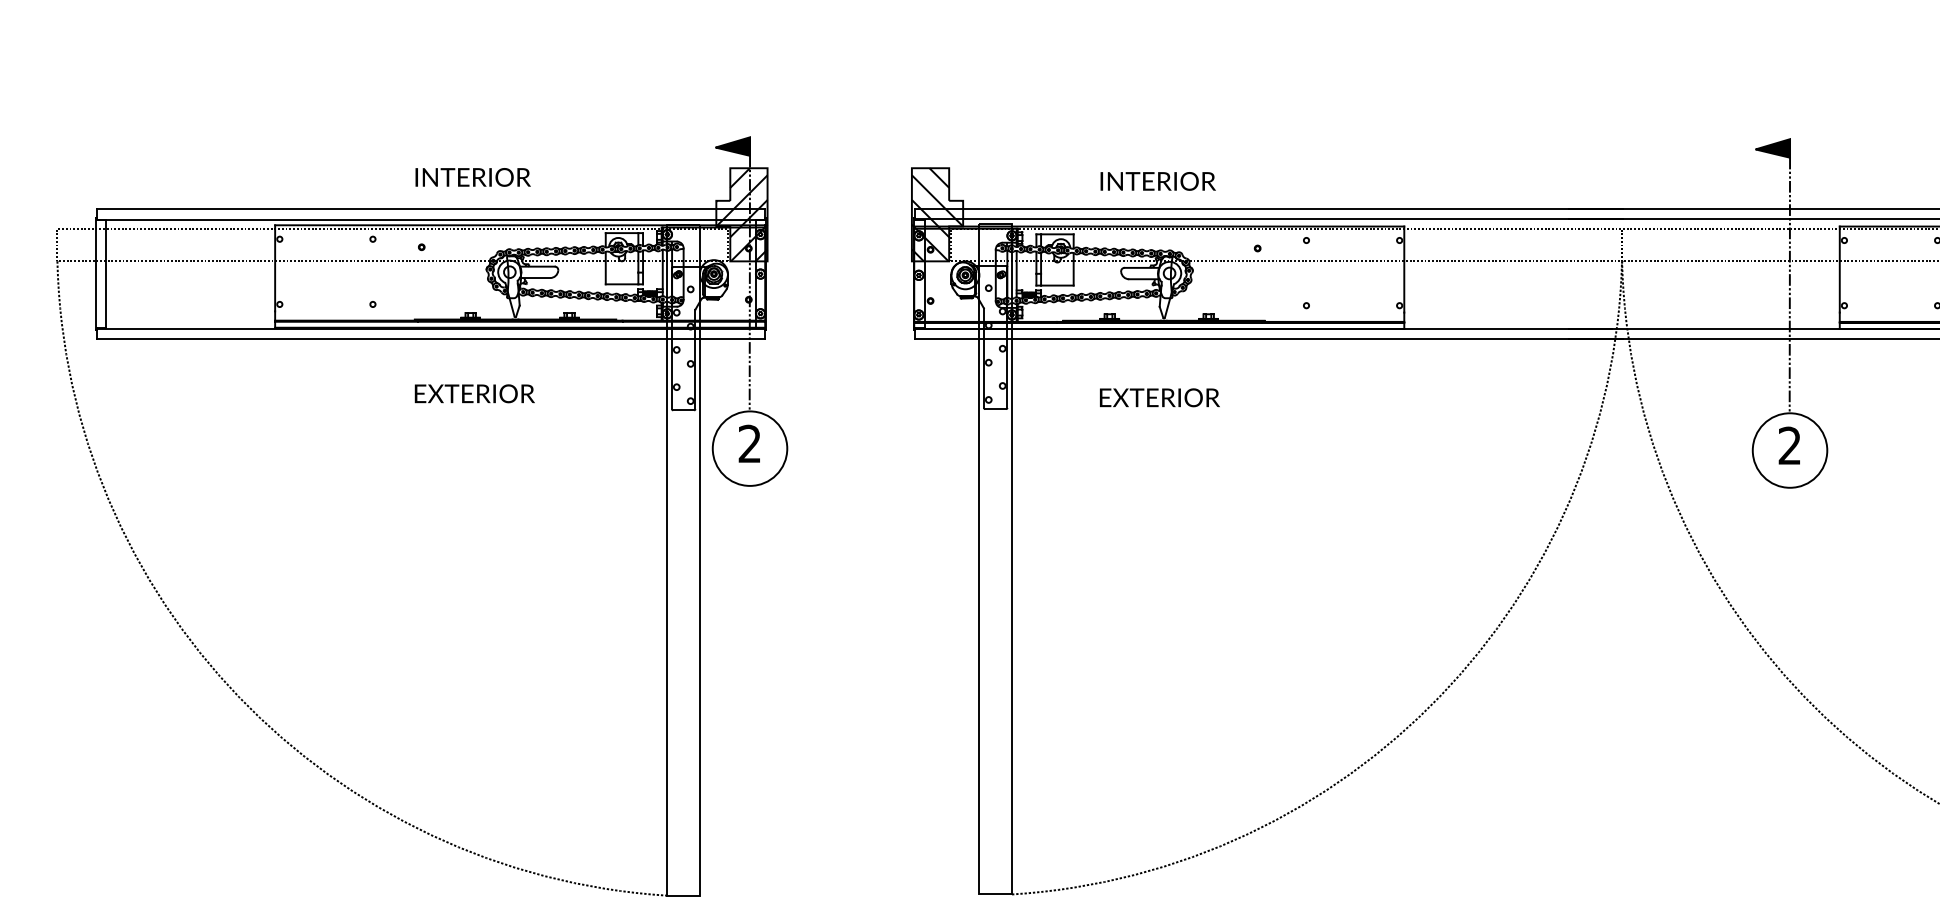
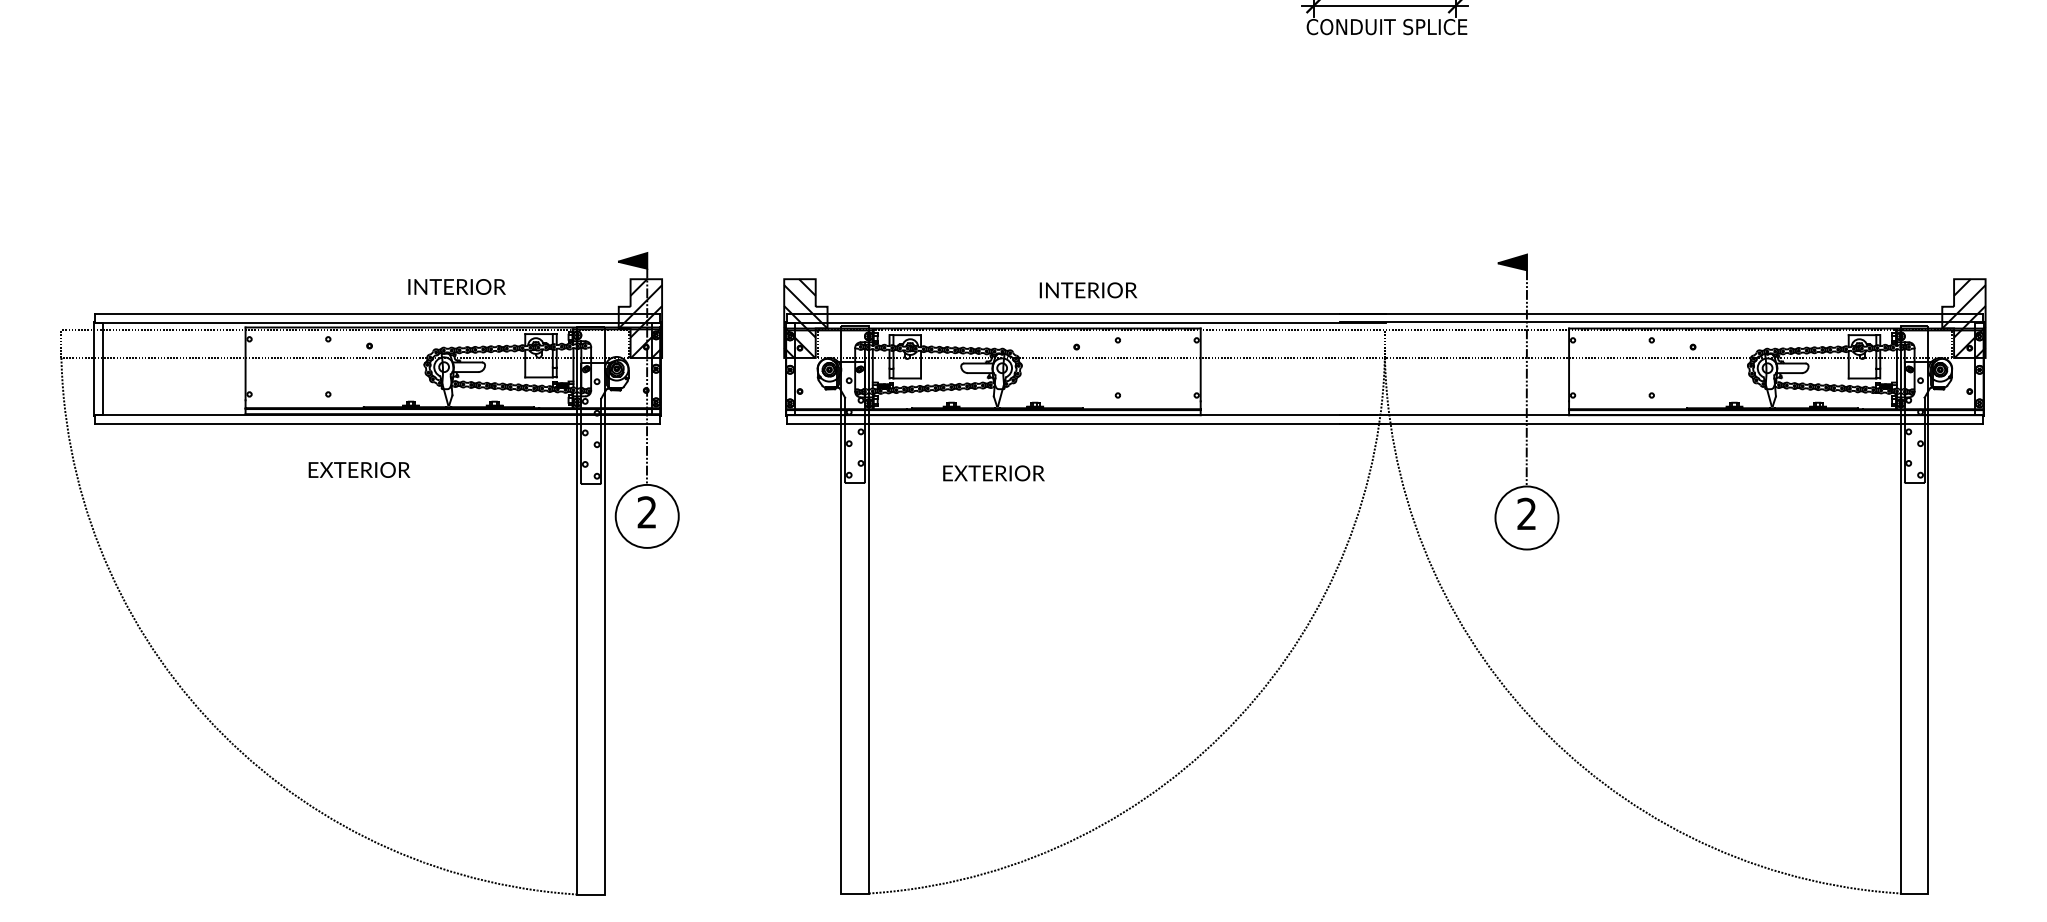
text: (472, 176) -> (456, 286), moved
text: (1158, 181) -> (1088, 290), moved
text: (474, 393) -> (359, 469), moved

